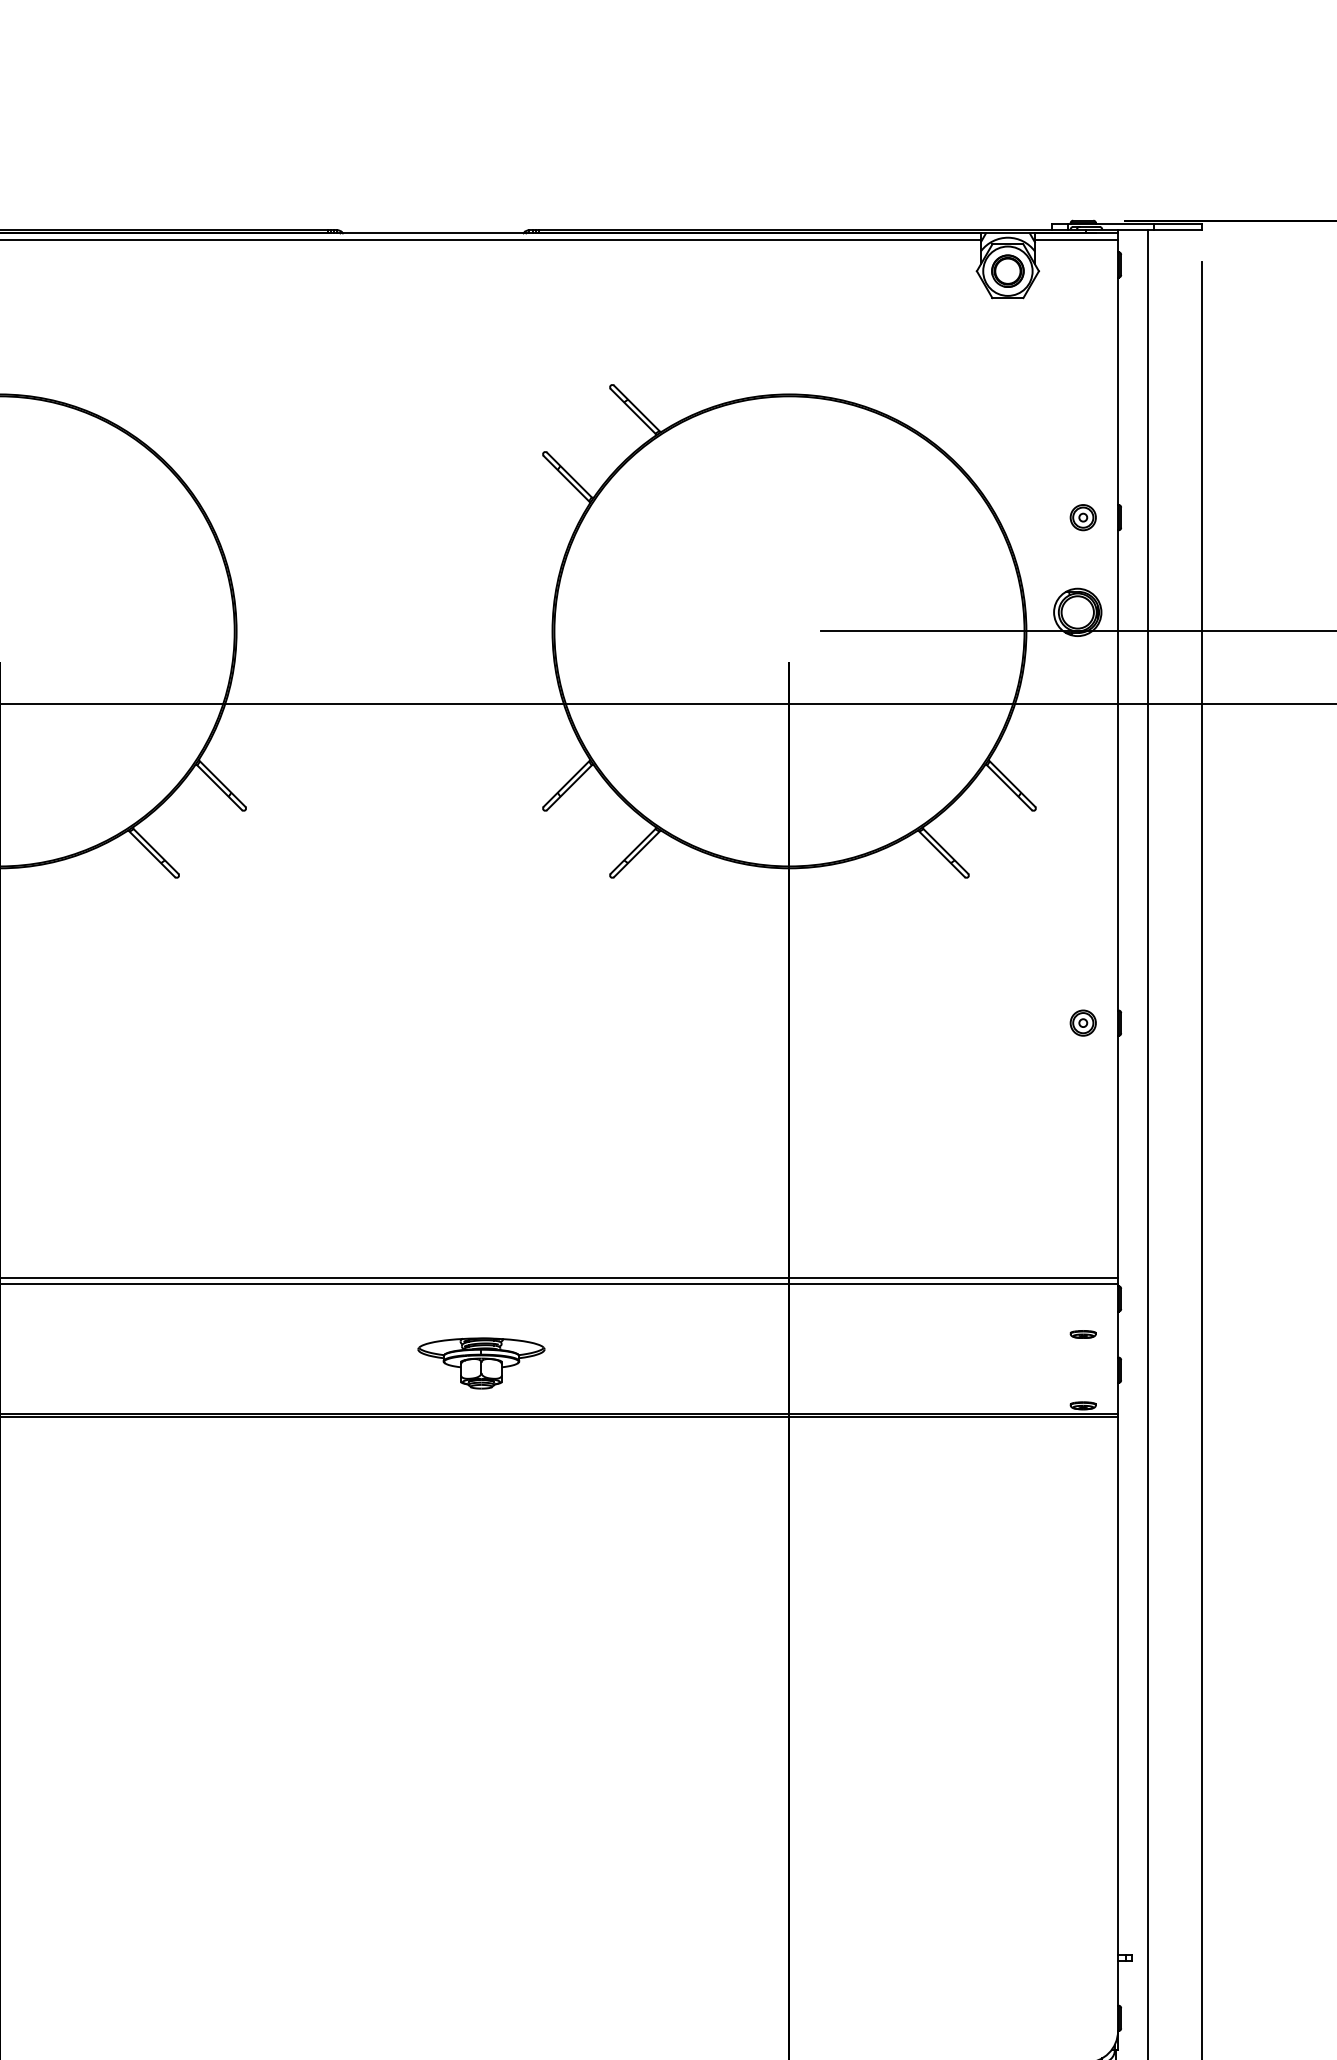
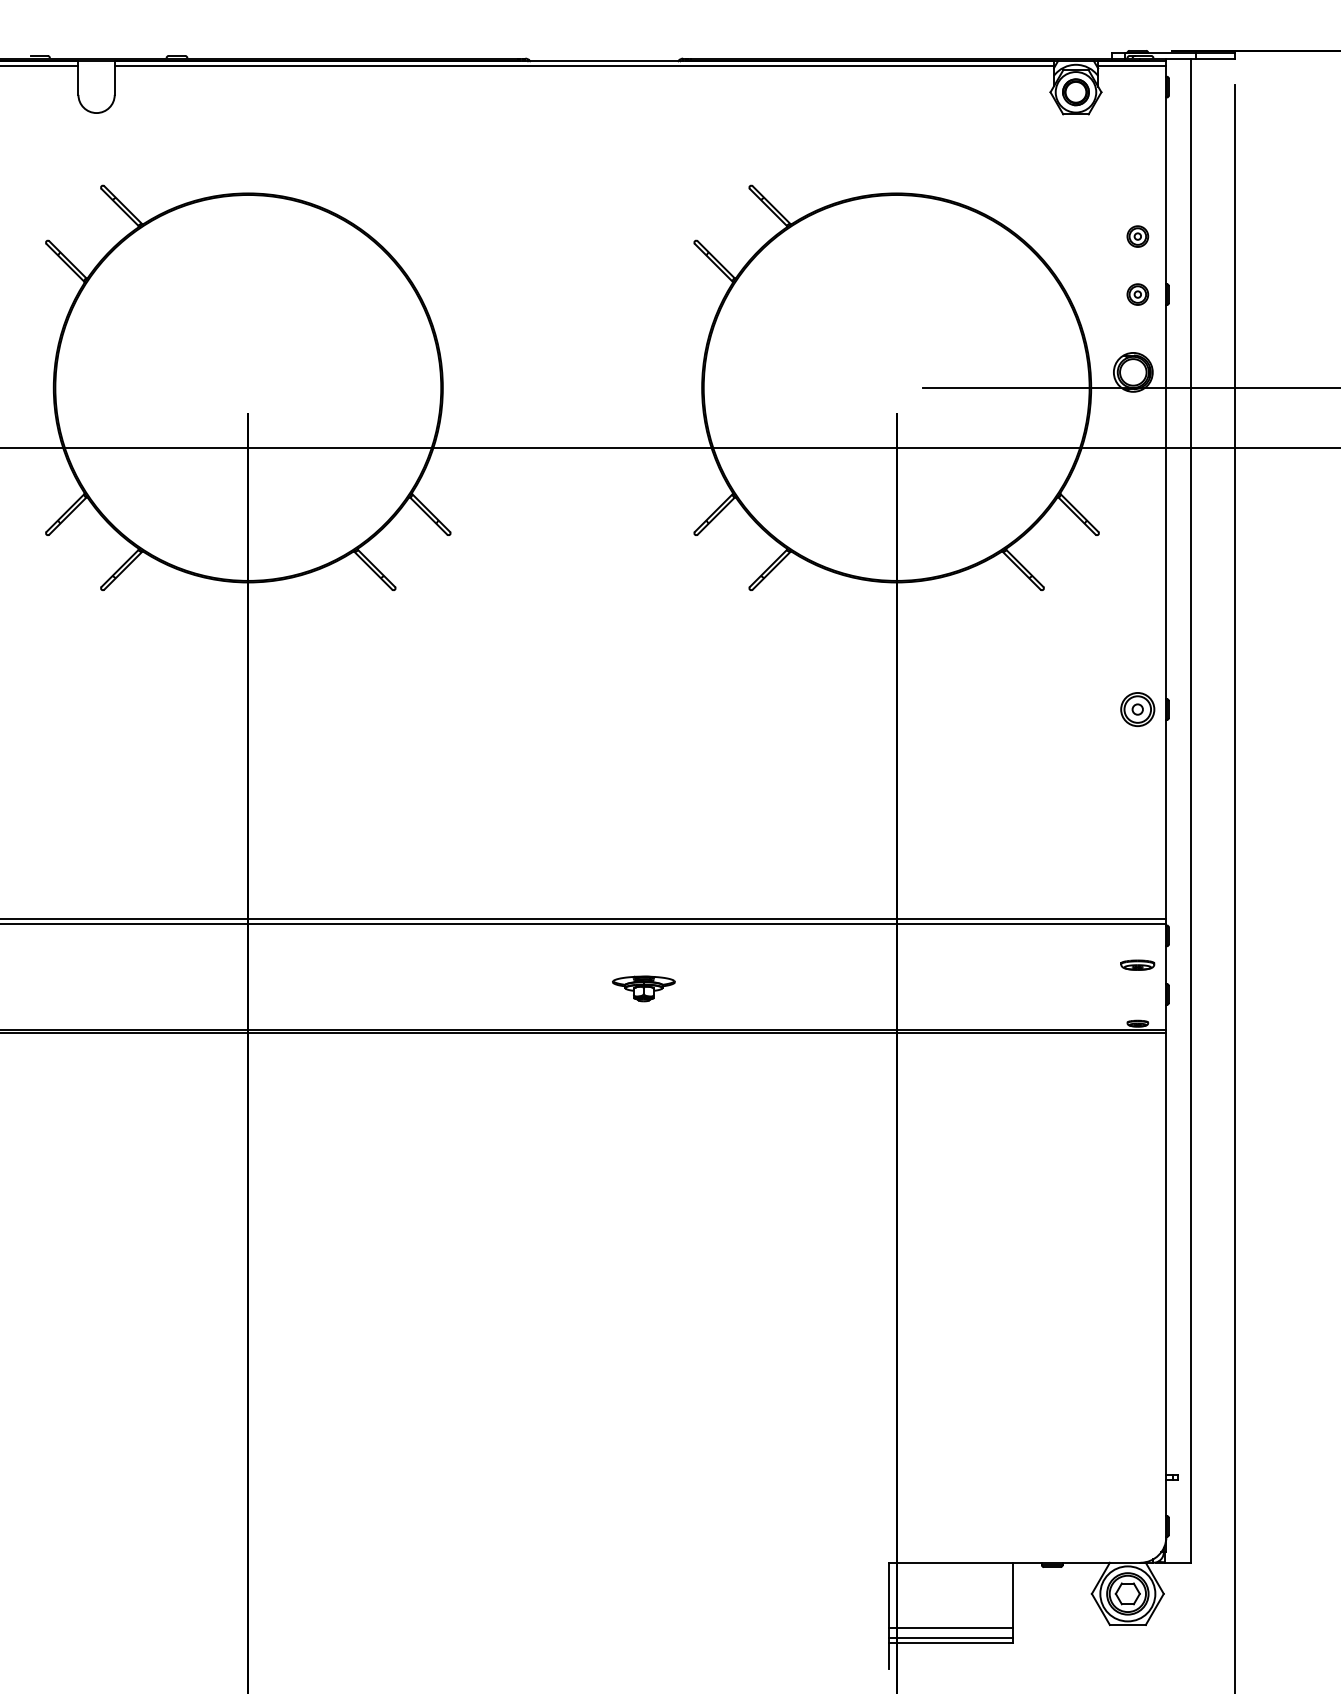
part: (1082, 446) -> (1137, 236), added
part: (1082, 1023) -> (1137, 709), size x1.6
part: (1082, 1333) -> (1137, 964), size x1.6
part: (481, 1362) -> (643, 988), size x0.6

